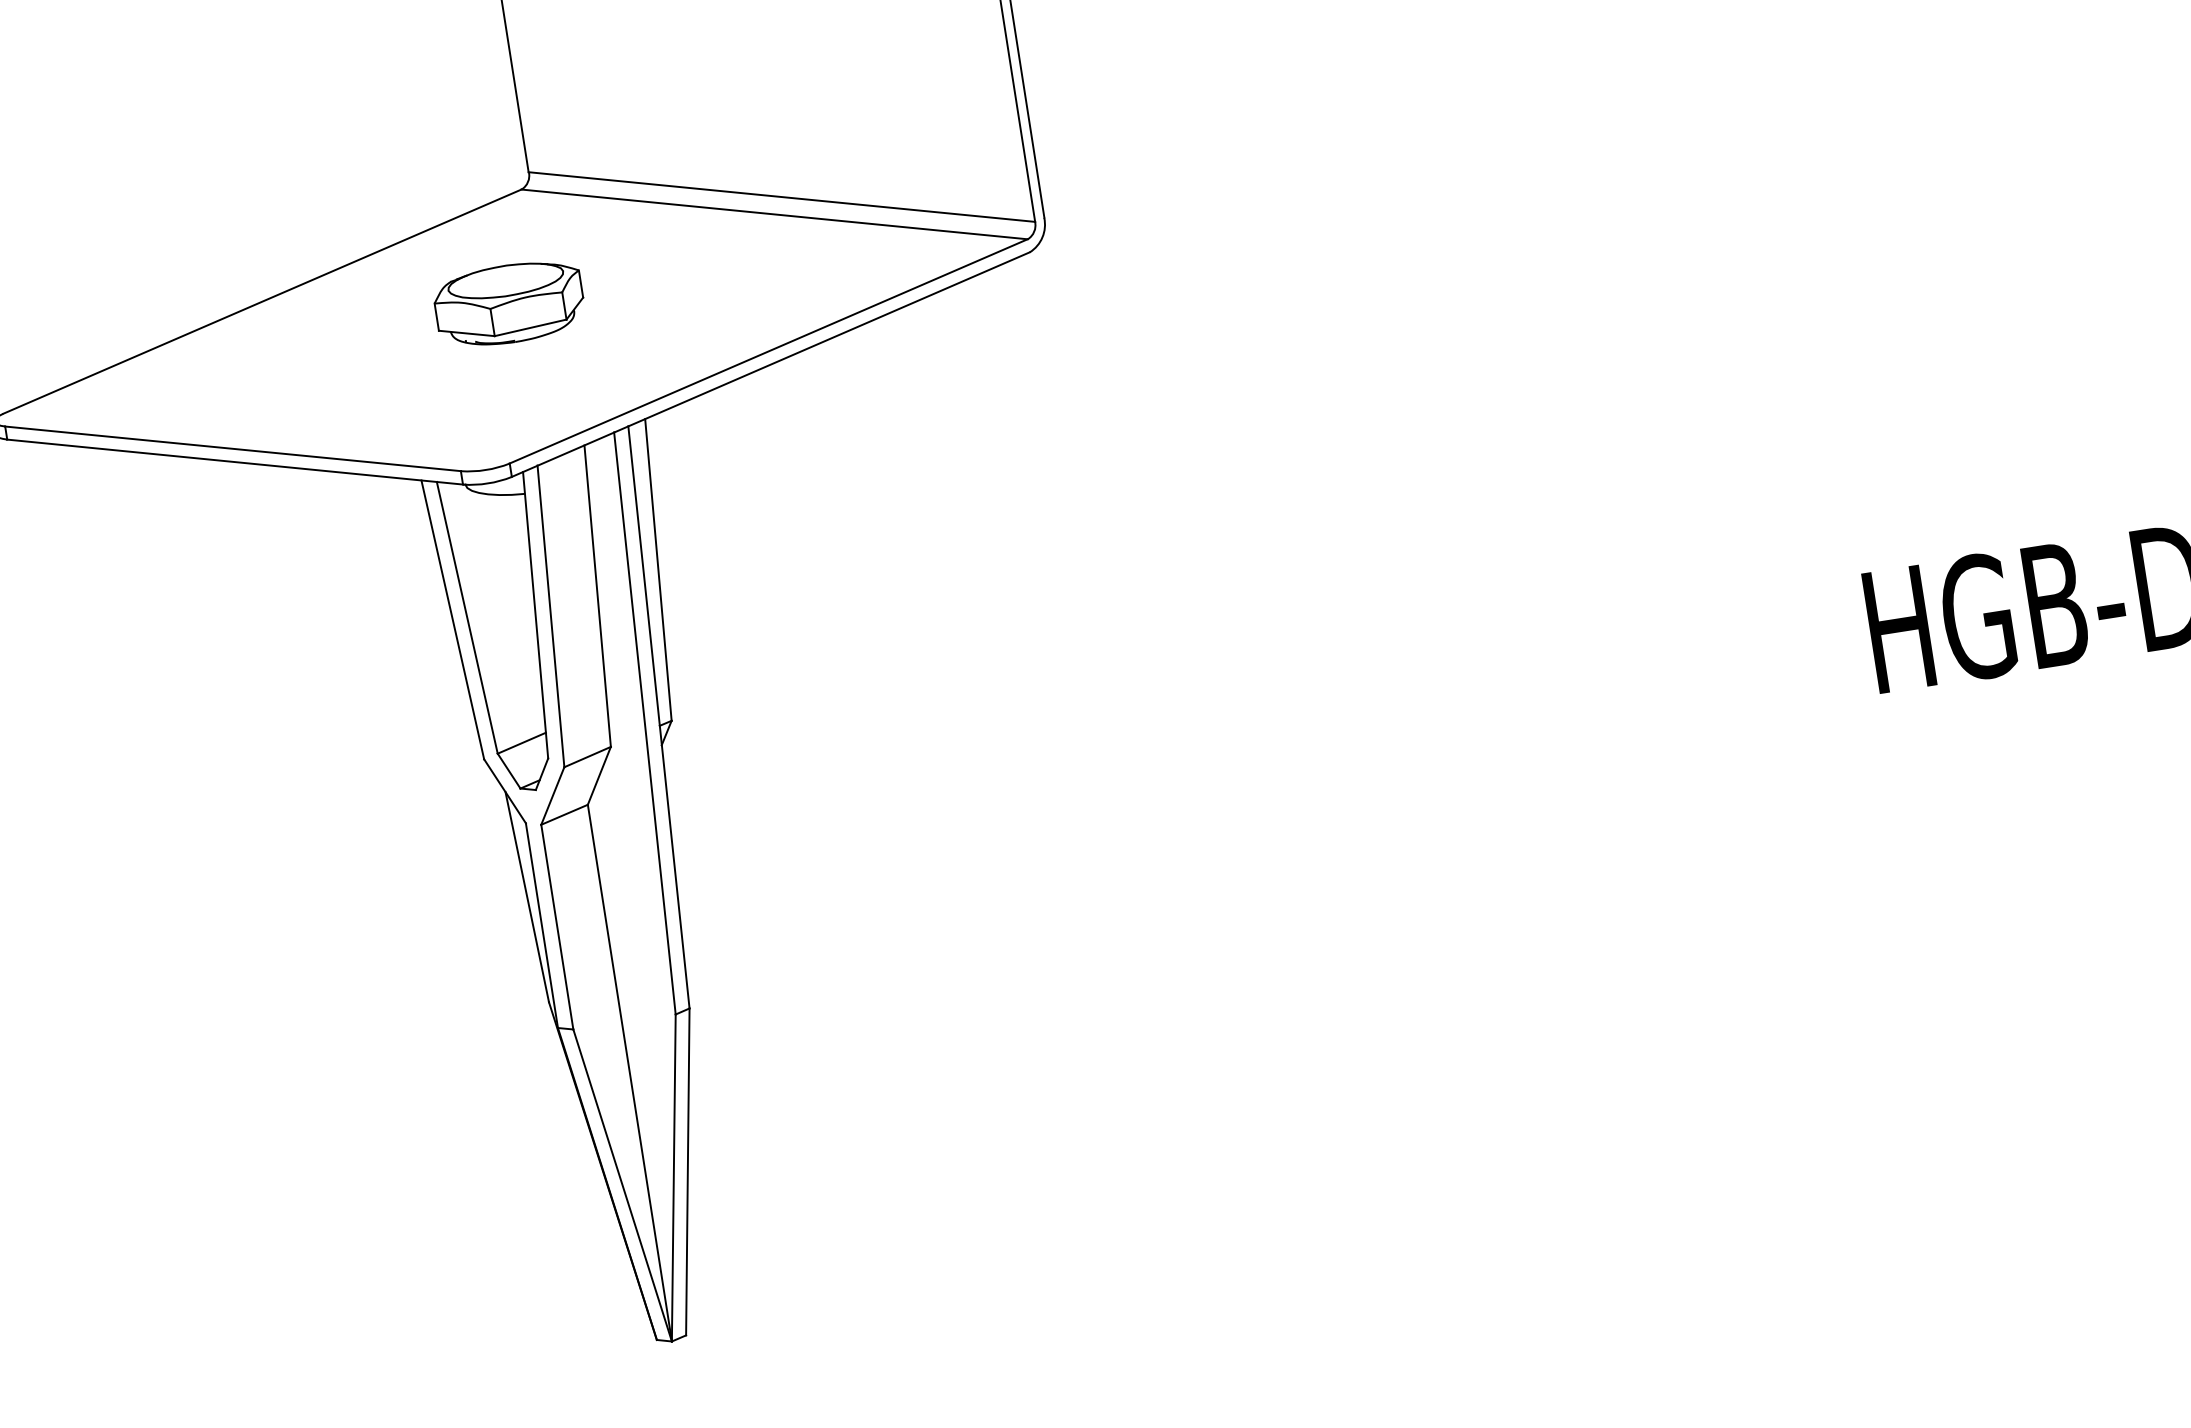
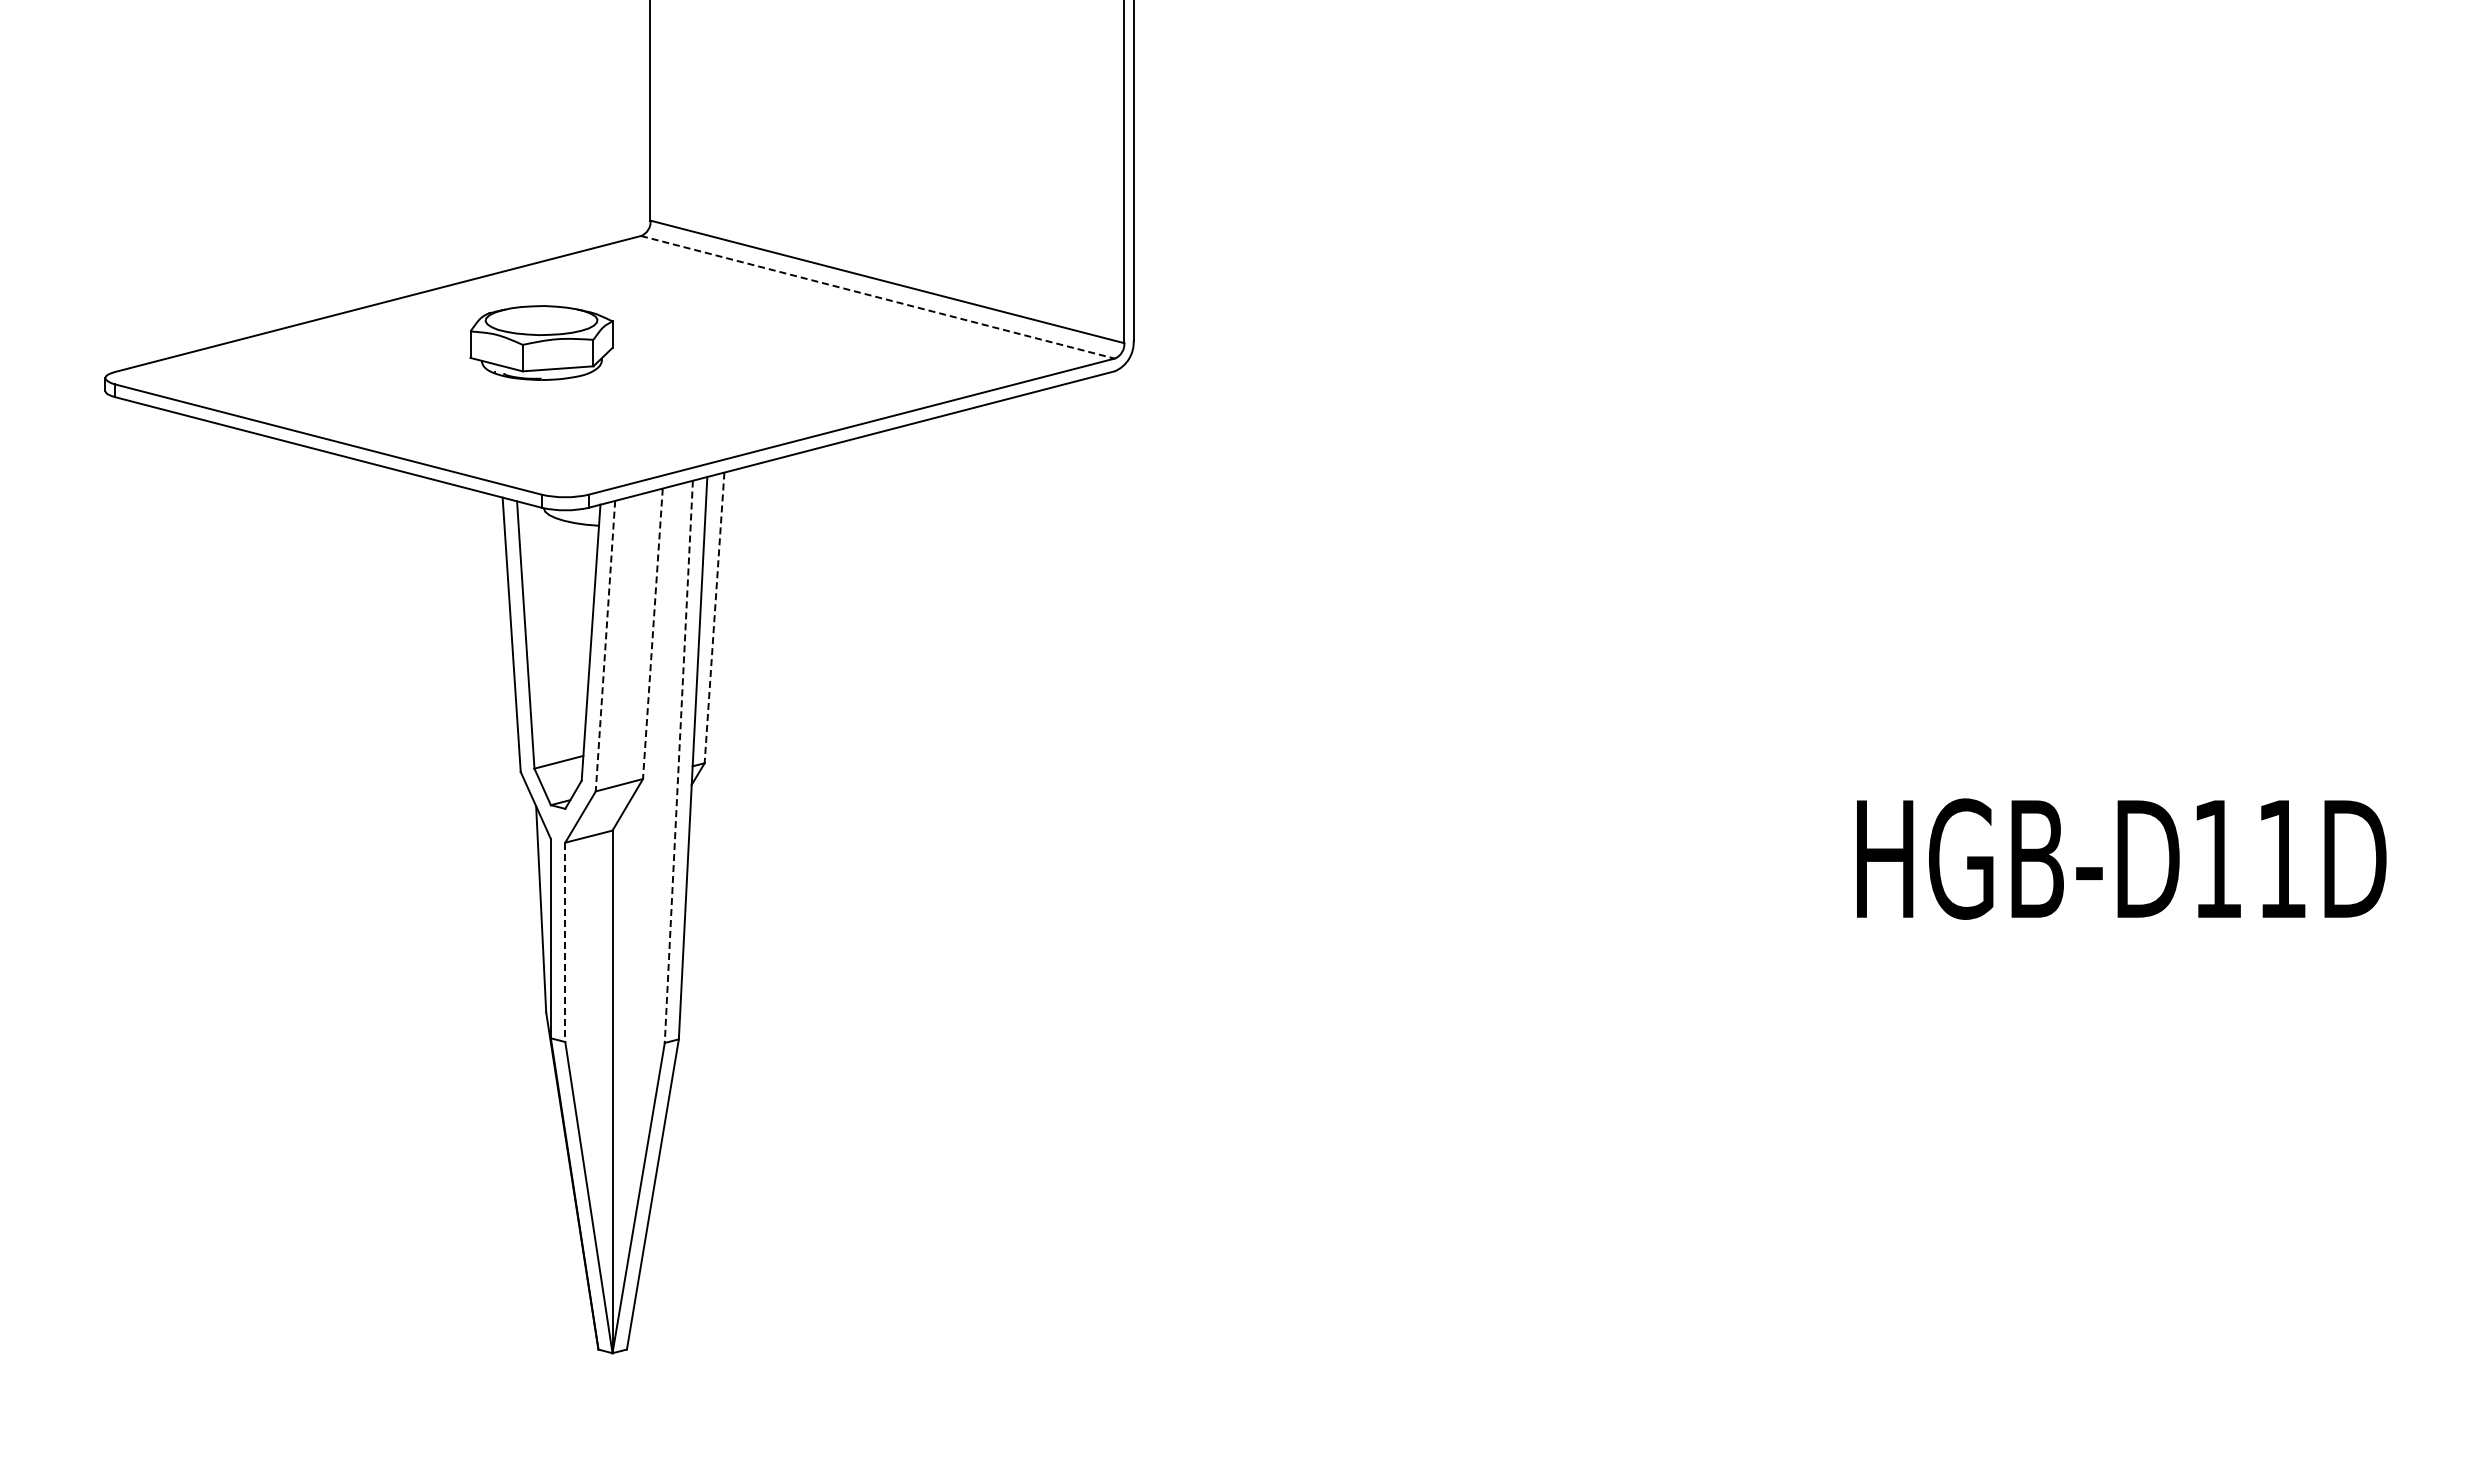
line: (774, 214) -> (877, 297), solid -> dashed
part: (509, 303) -> (541, 342), moved
line: (658, 569) -> (714, 617), solid -> dashed
line: (597, 595) -> (652, 633), solid -> dashed
line: (551, 616) -> (605, 646), solid -> dashed
line: (644, 723) -> (678, 761), solid -> dashed
line: (557, 927) -> (565, 942), solid -> dashed

